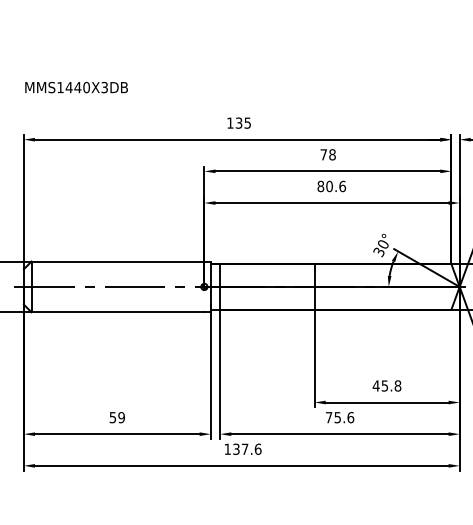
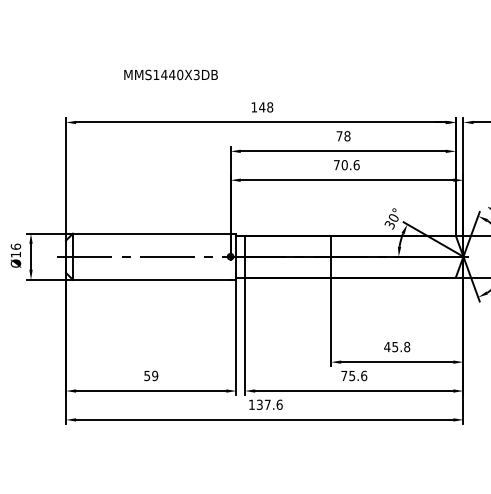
text: (75, 87) -> (170, 74), moved
text: (243, 123) -> (266, 107), 135 -> 148
text: (320, 186) -> (336, 165), 80.6 -> 70.6

